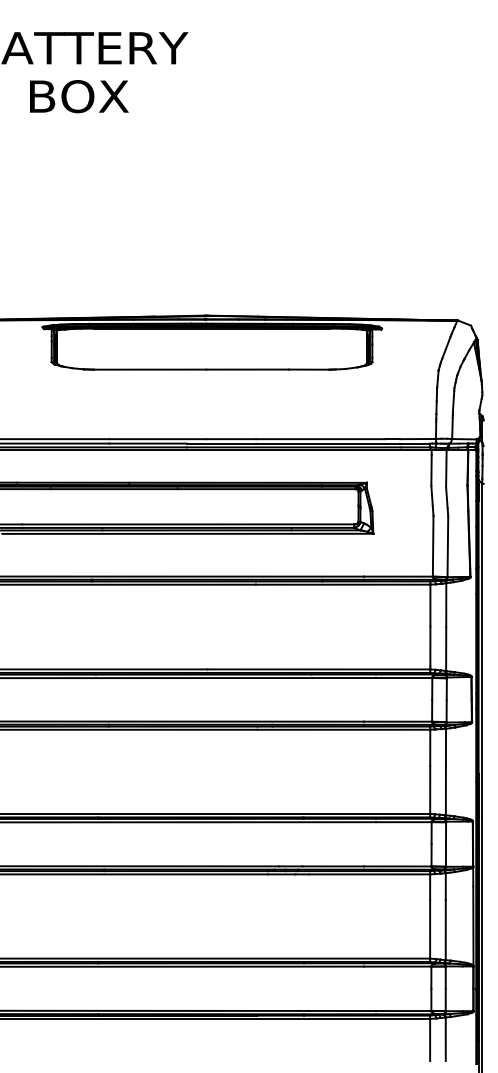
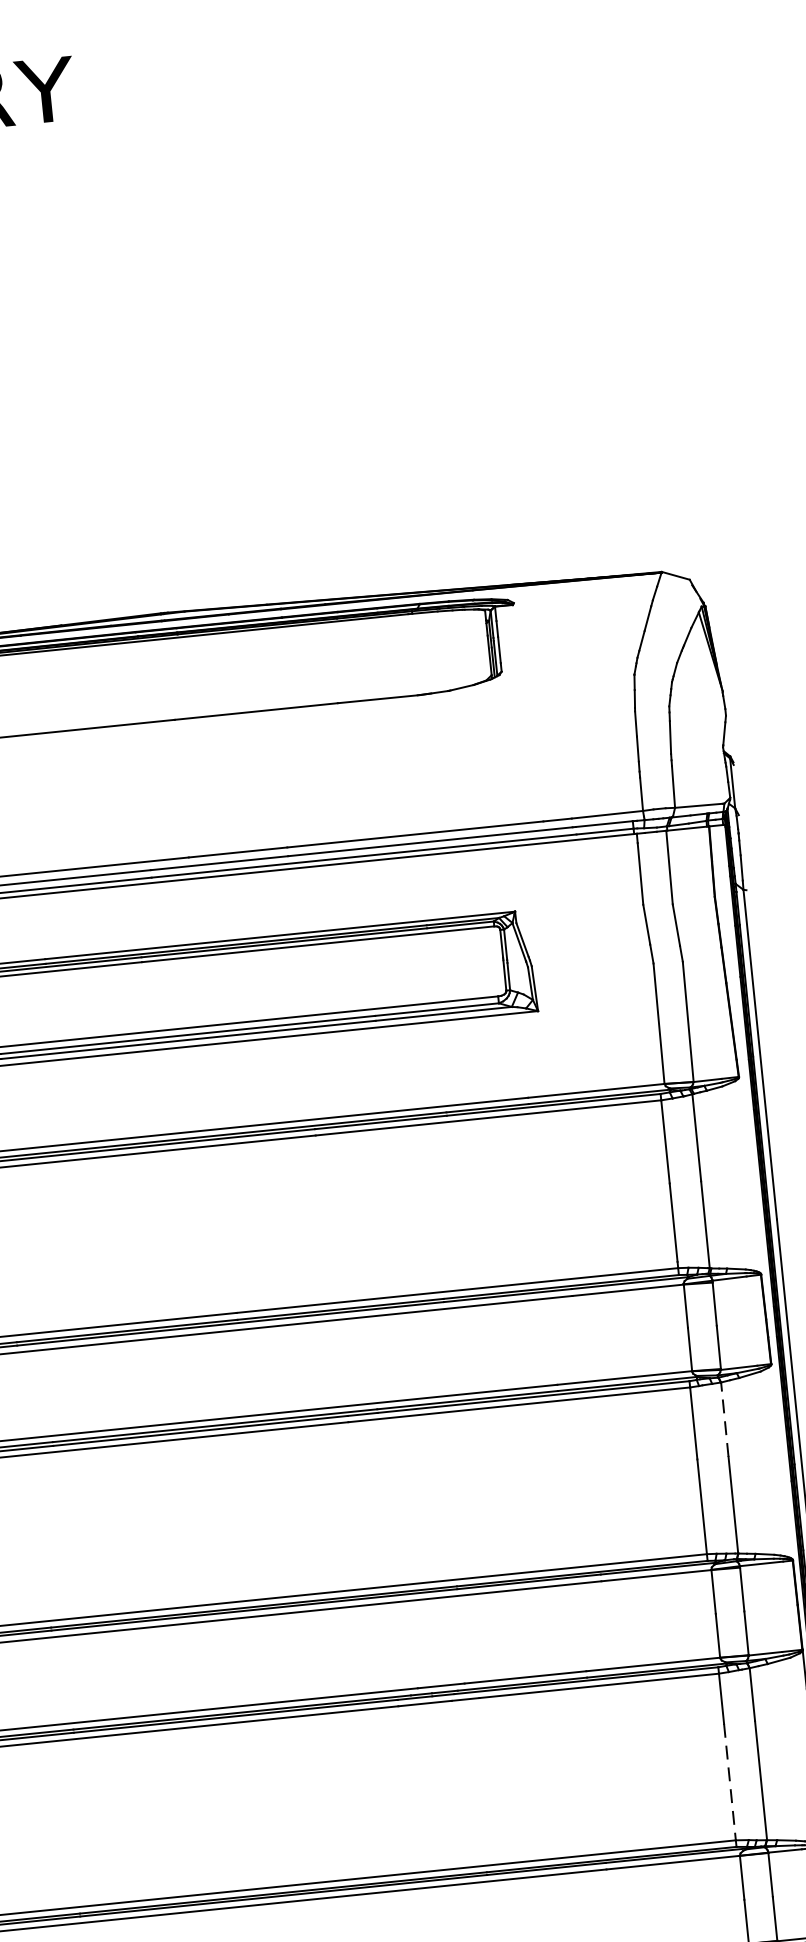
line: (445, 747) -> (723, 1419), solid -> dashed
line: (430, 929) -> (730, 1782), solid -> dashed

